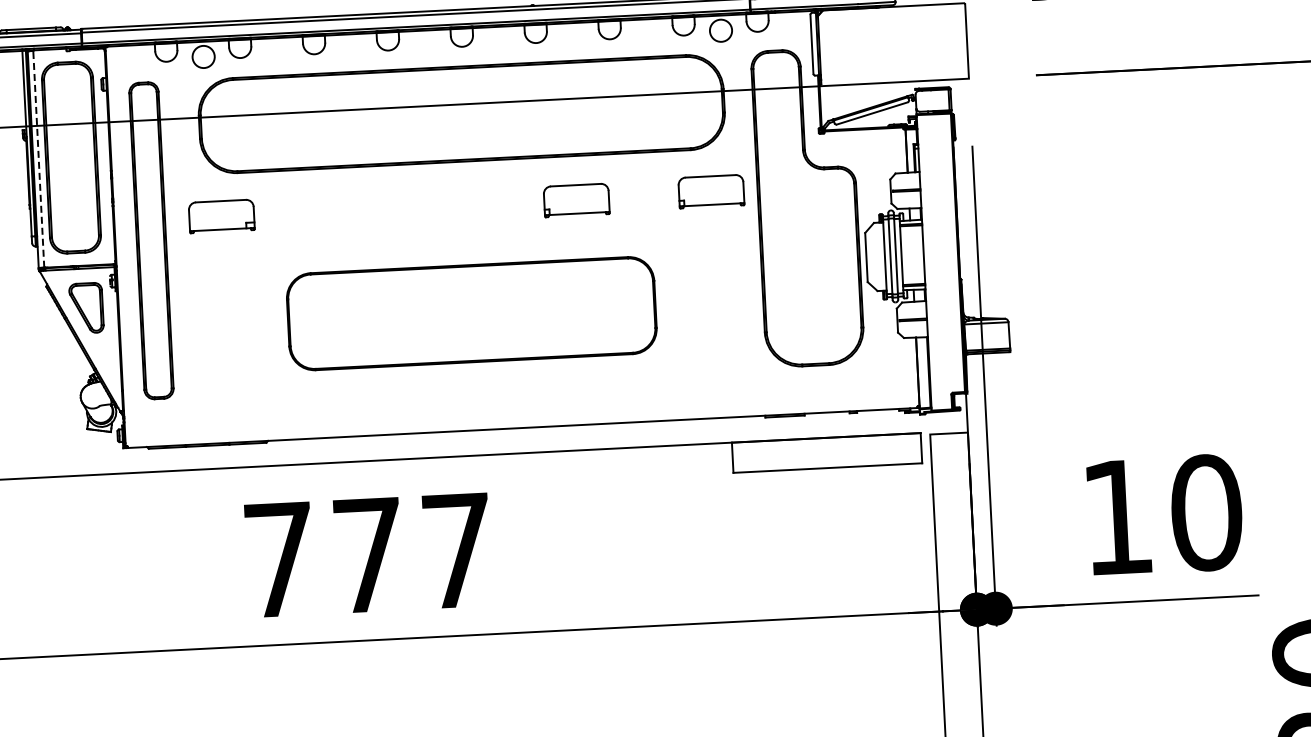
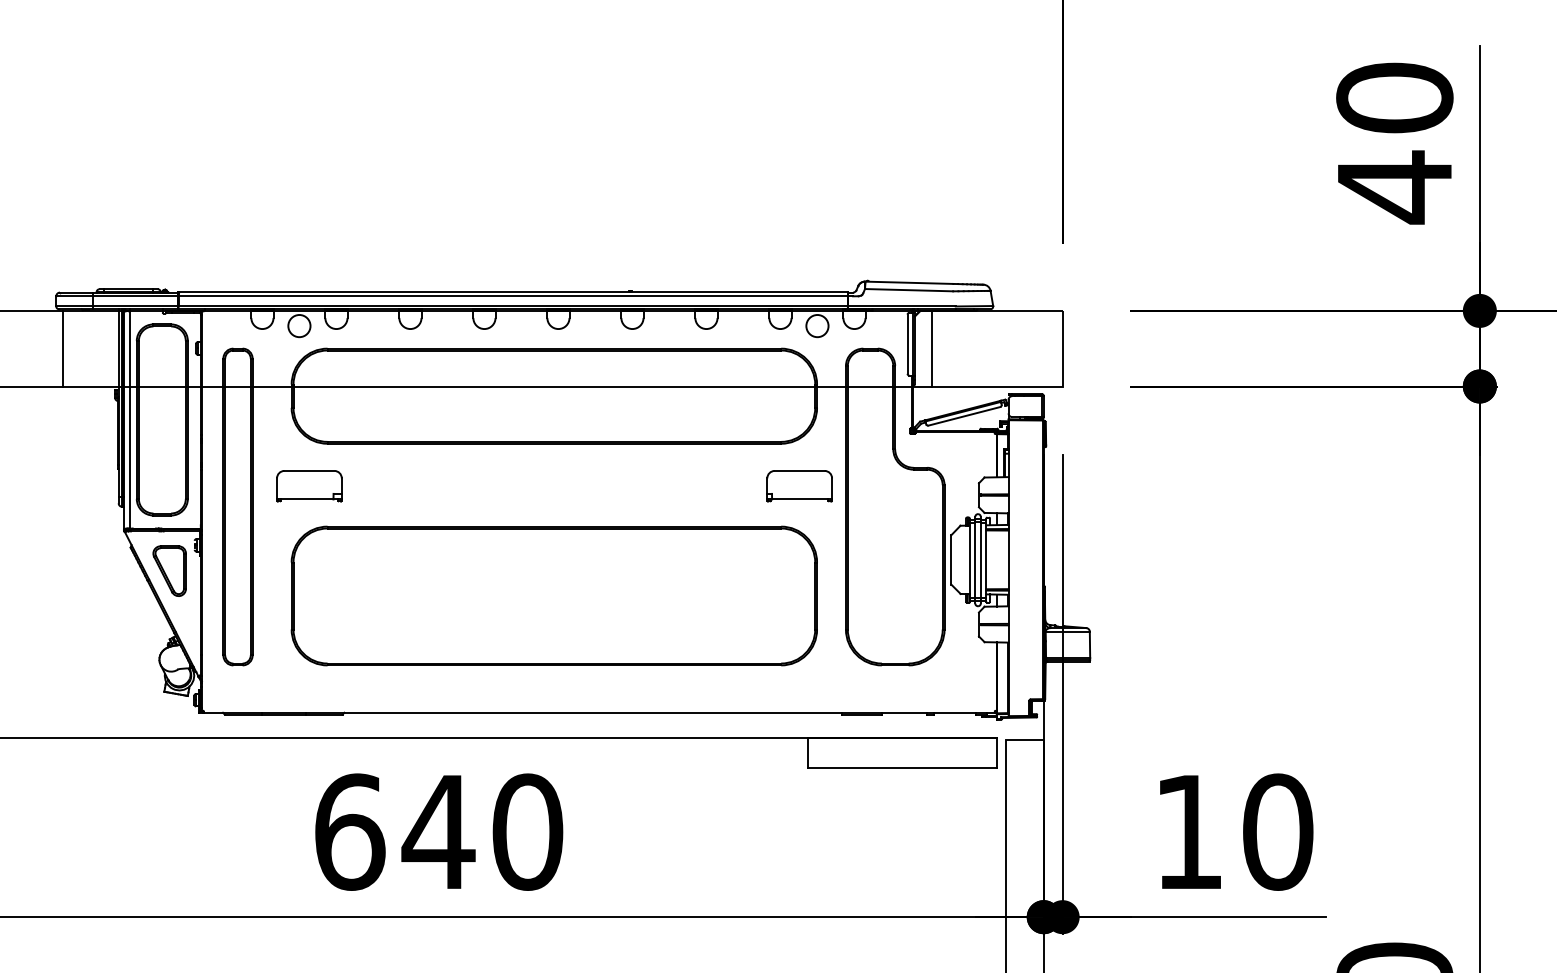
line: (837, 47) -> (932, 348), added
line: (38, 158) -> (129, 419), dashed -> solid
part: (576, 200) -> (664, 488), removed
part: (471, 313) -> (553, 595), size x1.43
text: (369, 554) -> (439, 831), 777 -> 640

